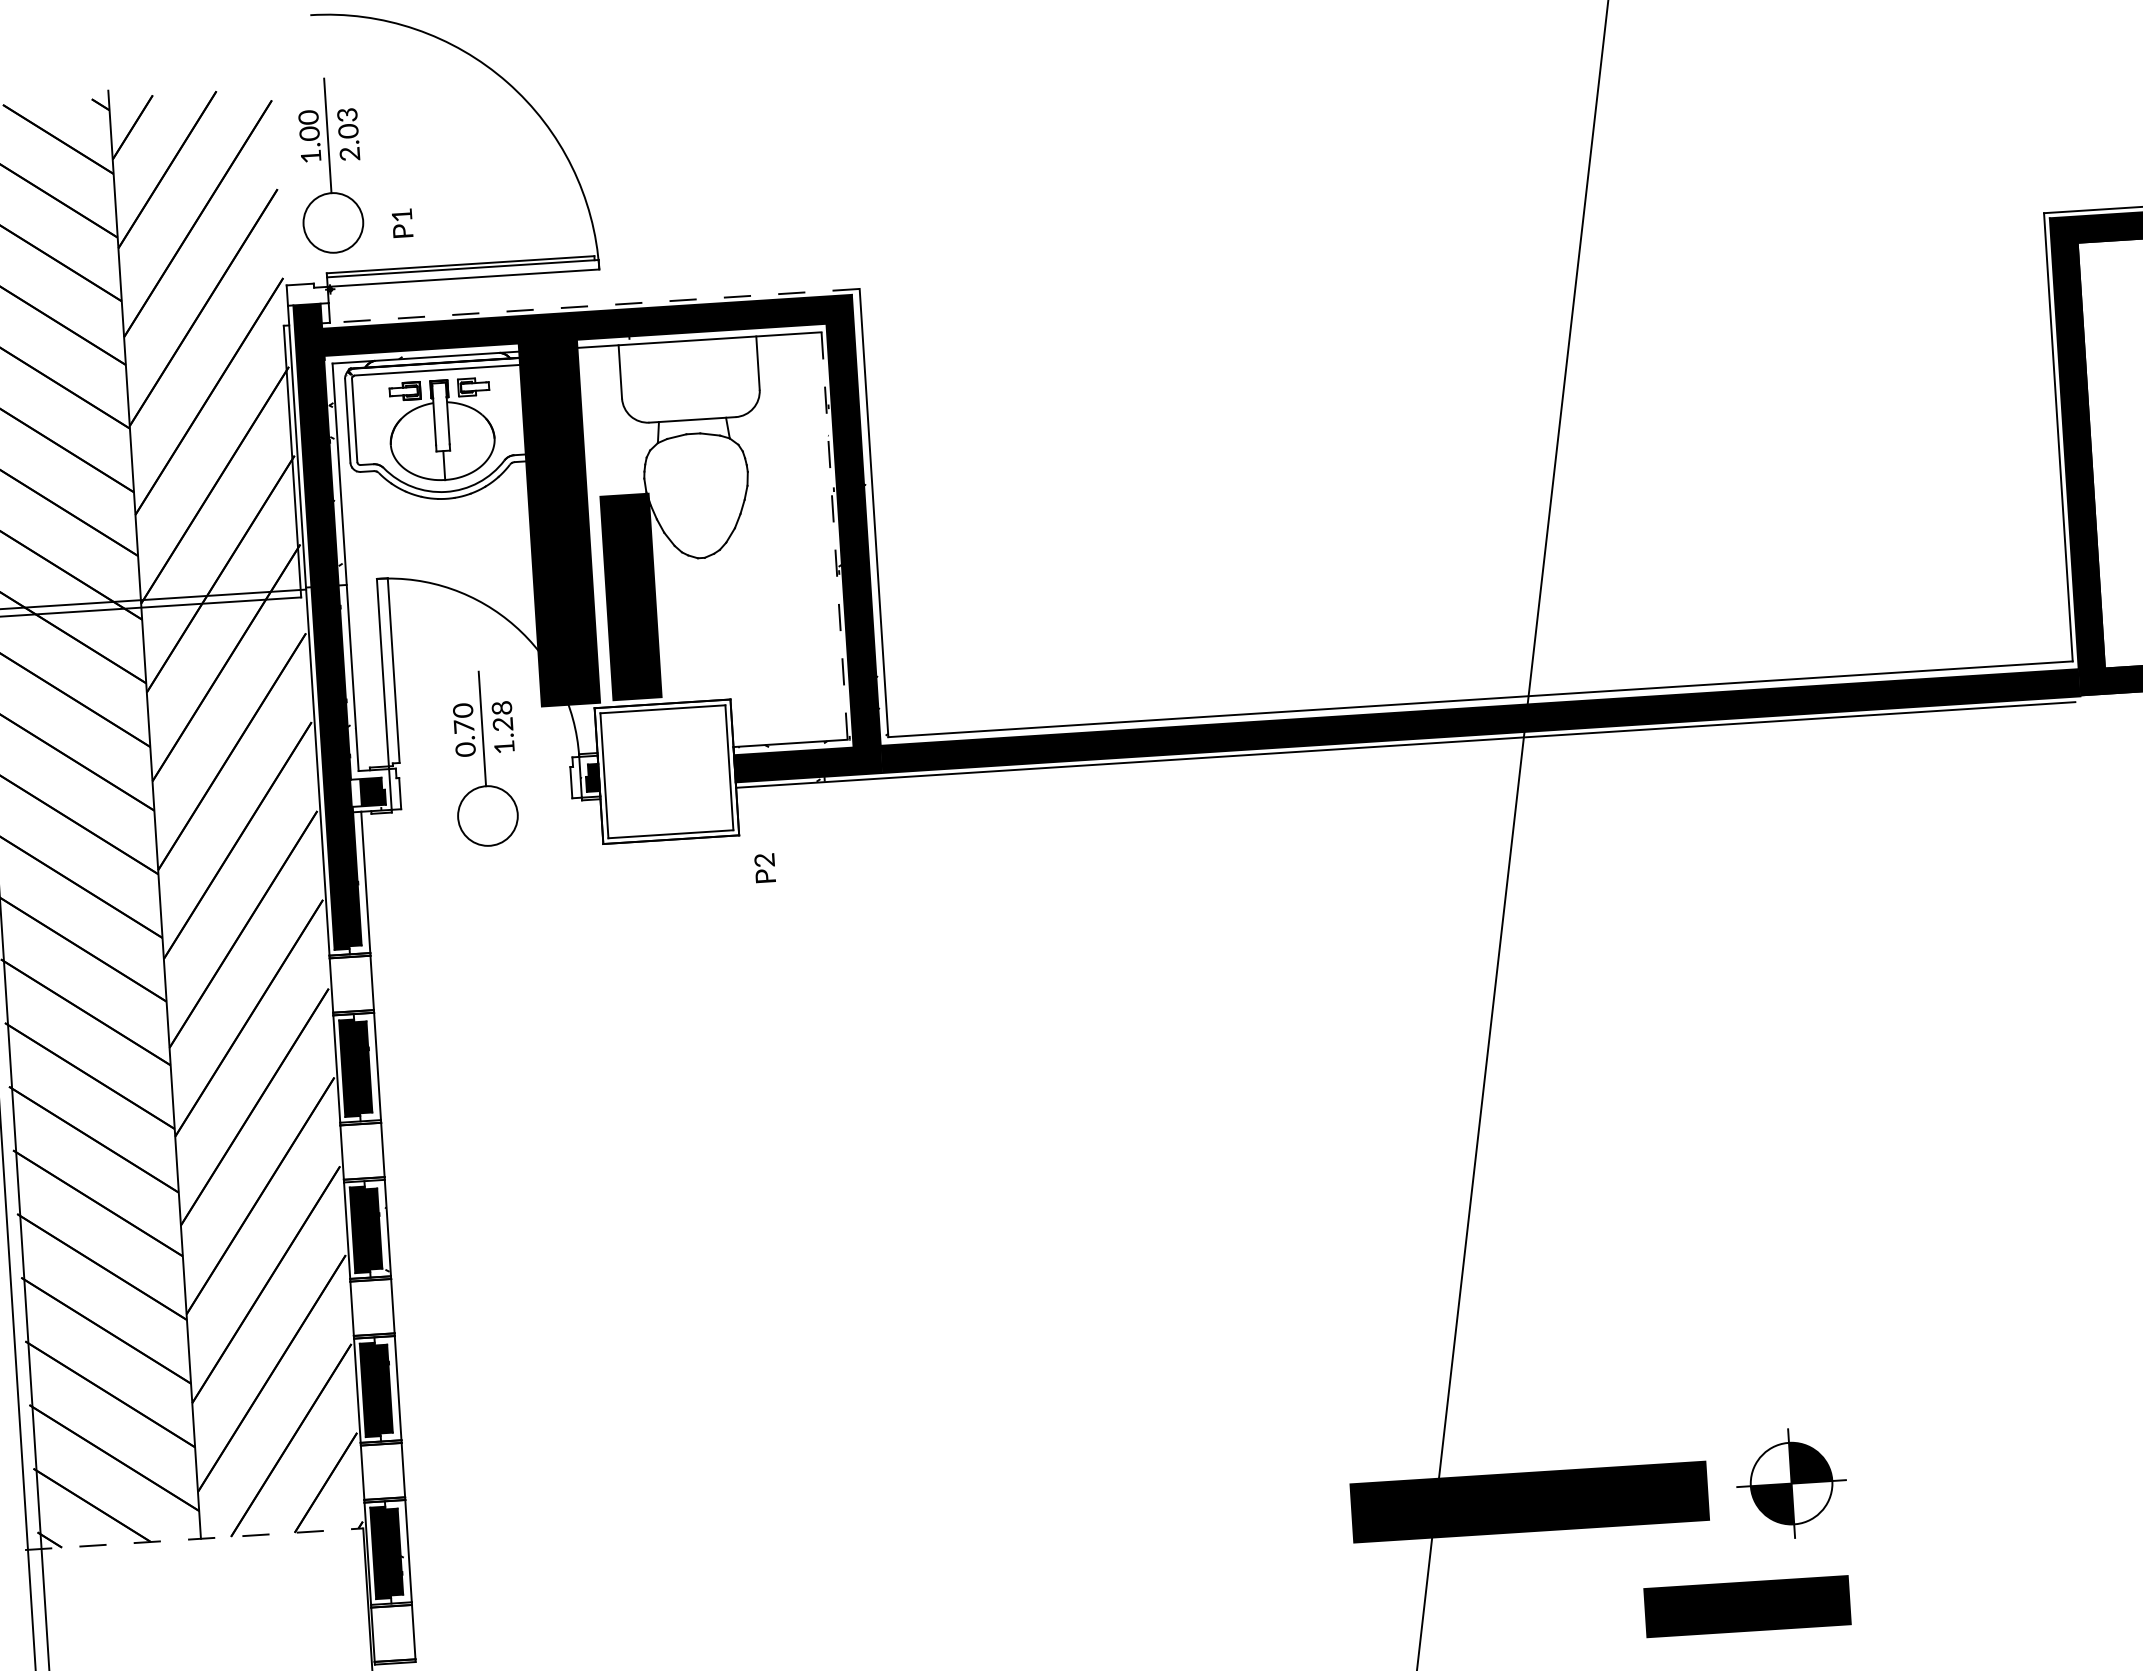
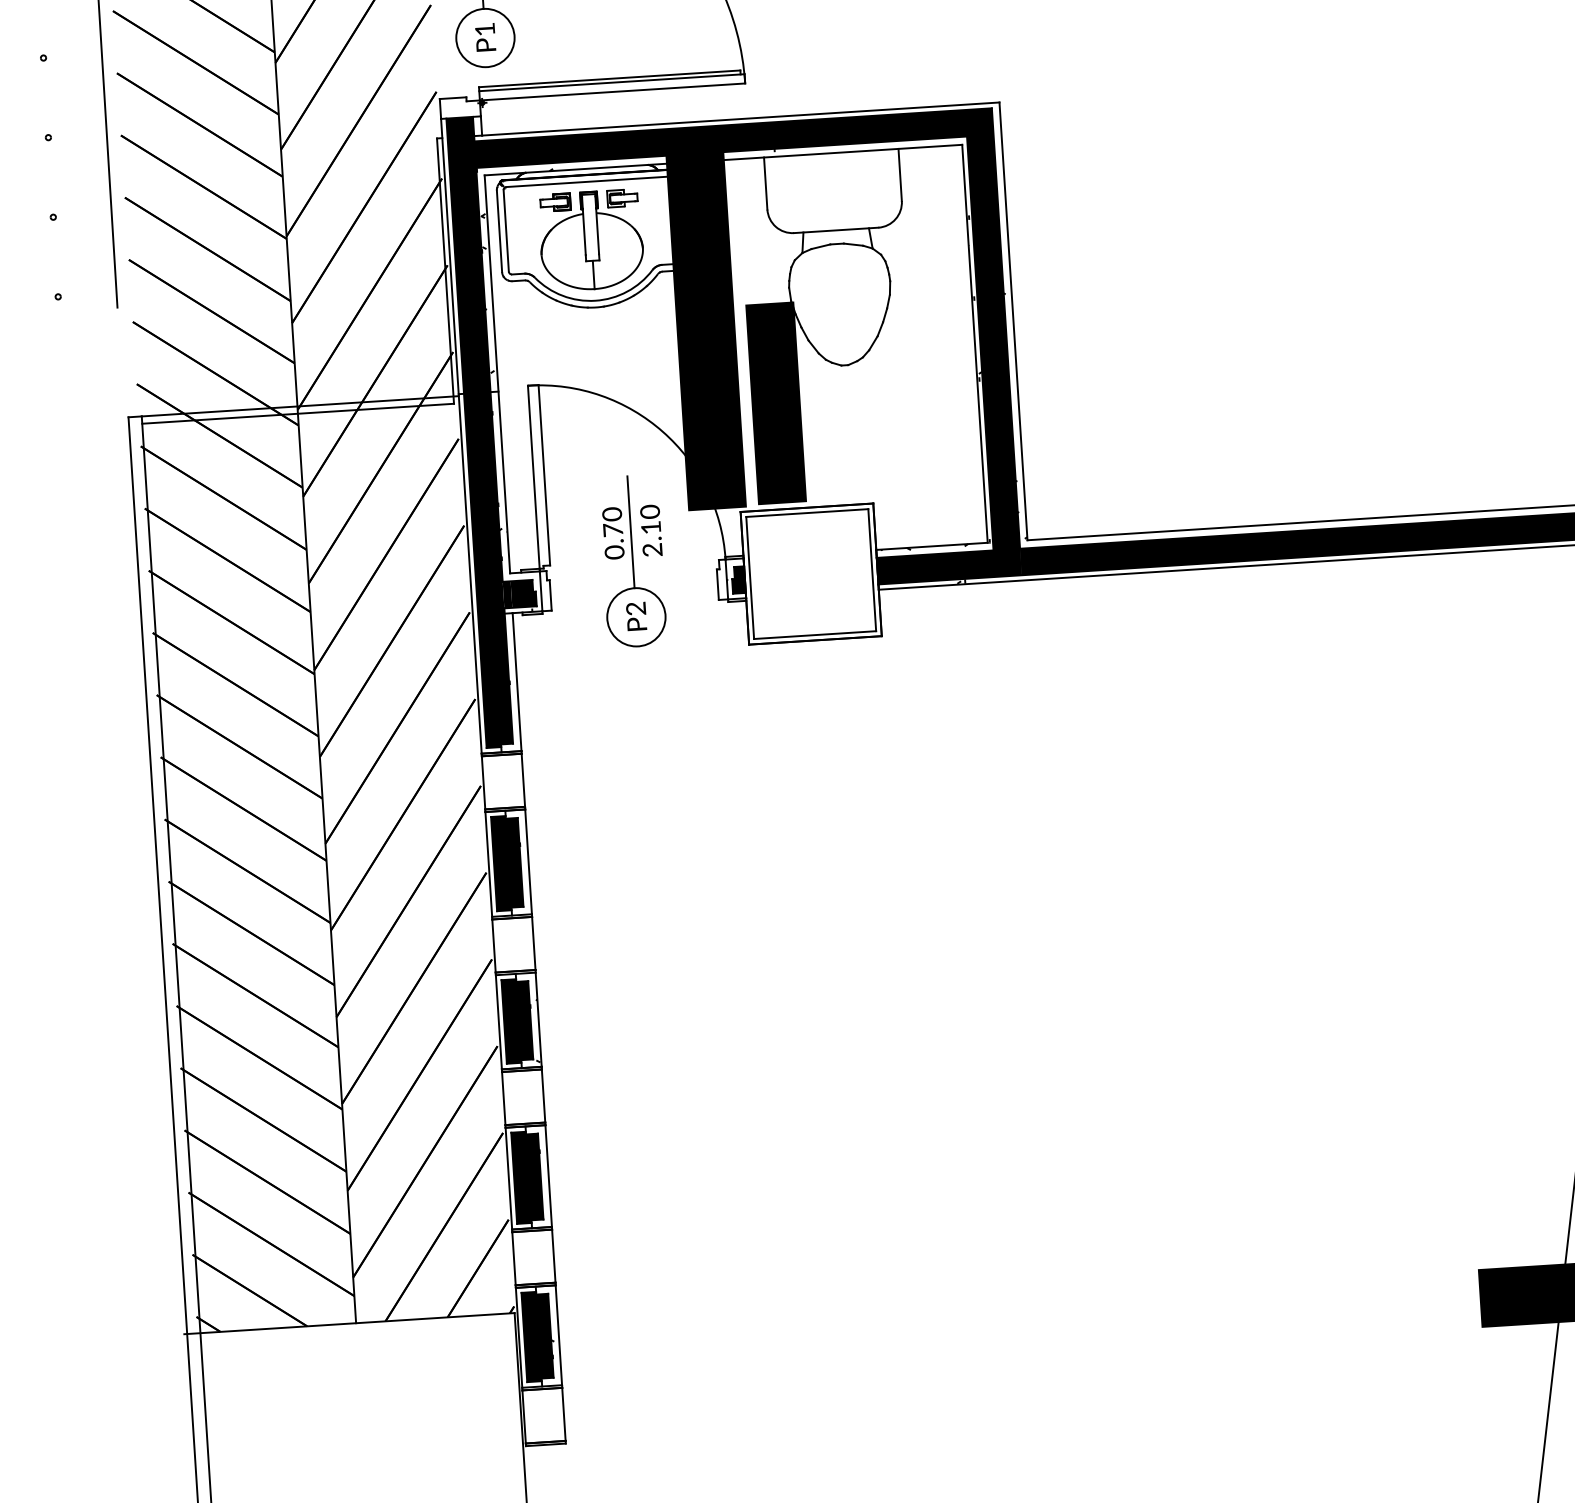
text: (402, 223) -> (485, 37), moved
line: (594, 305) -> (740, 118), dashed -> solid
line: (834, 536) -> (974, 344), dashed -> solid
text: (503, 726) -> (651, 529), 1.28 -> 2.10
fill: (355, 792) -> (507, 594), added
text: (764, 868) -> (635, 616), moved
line: (194, 1539) -> (349, 1323), dashed -> solid

